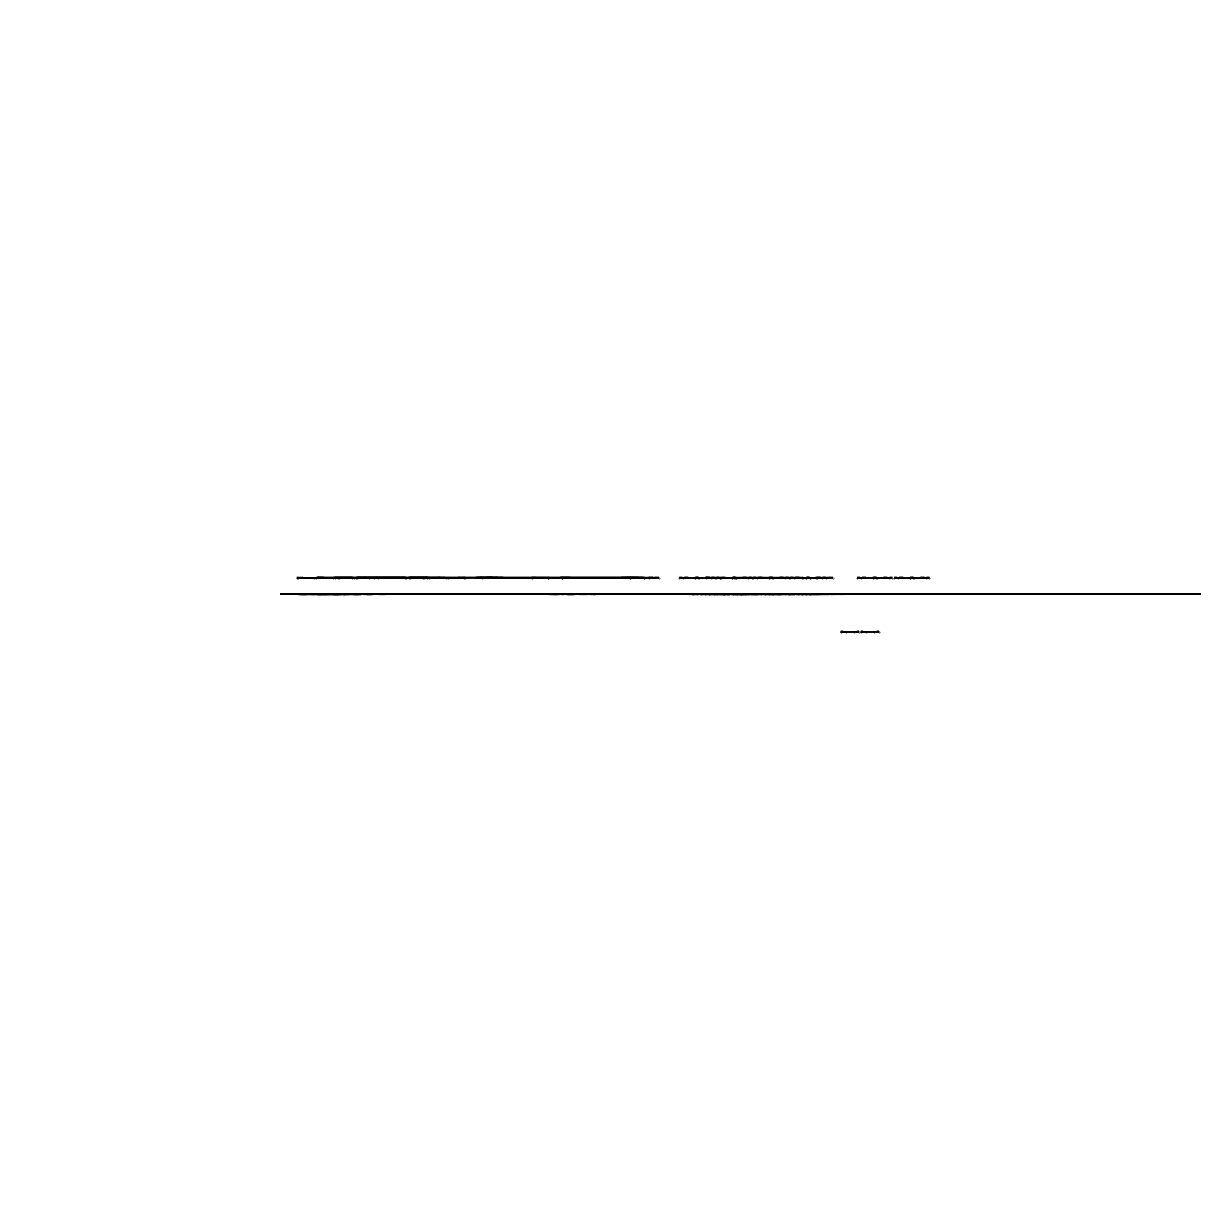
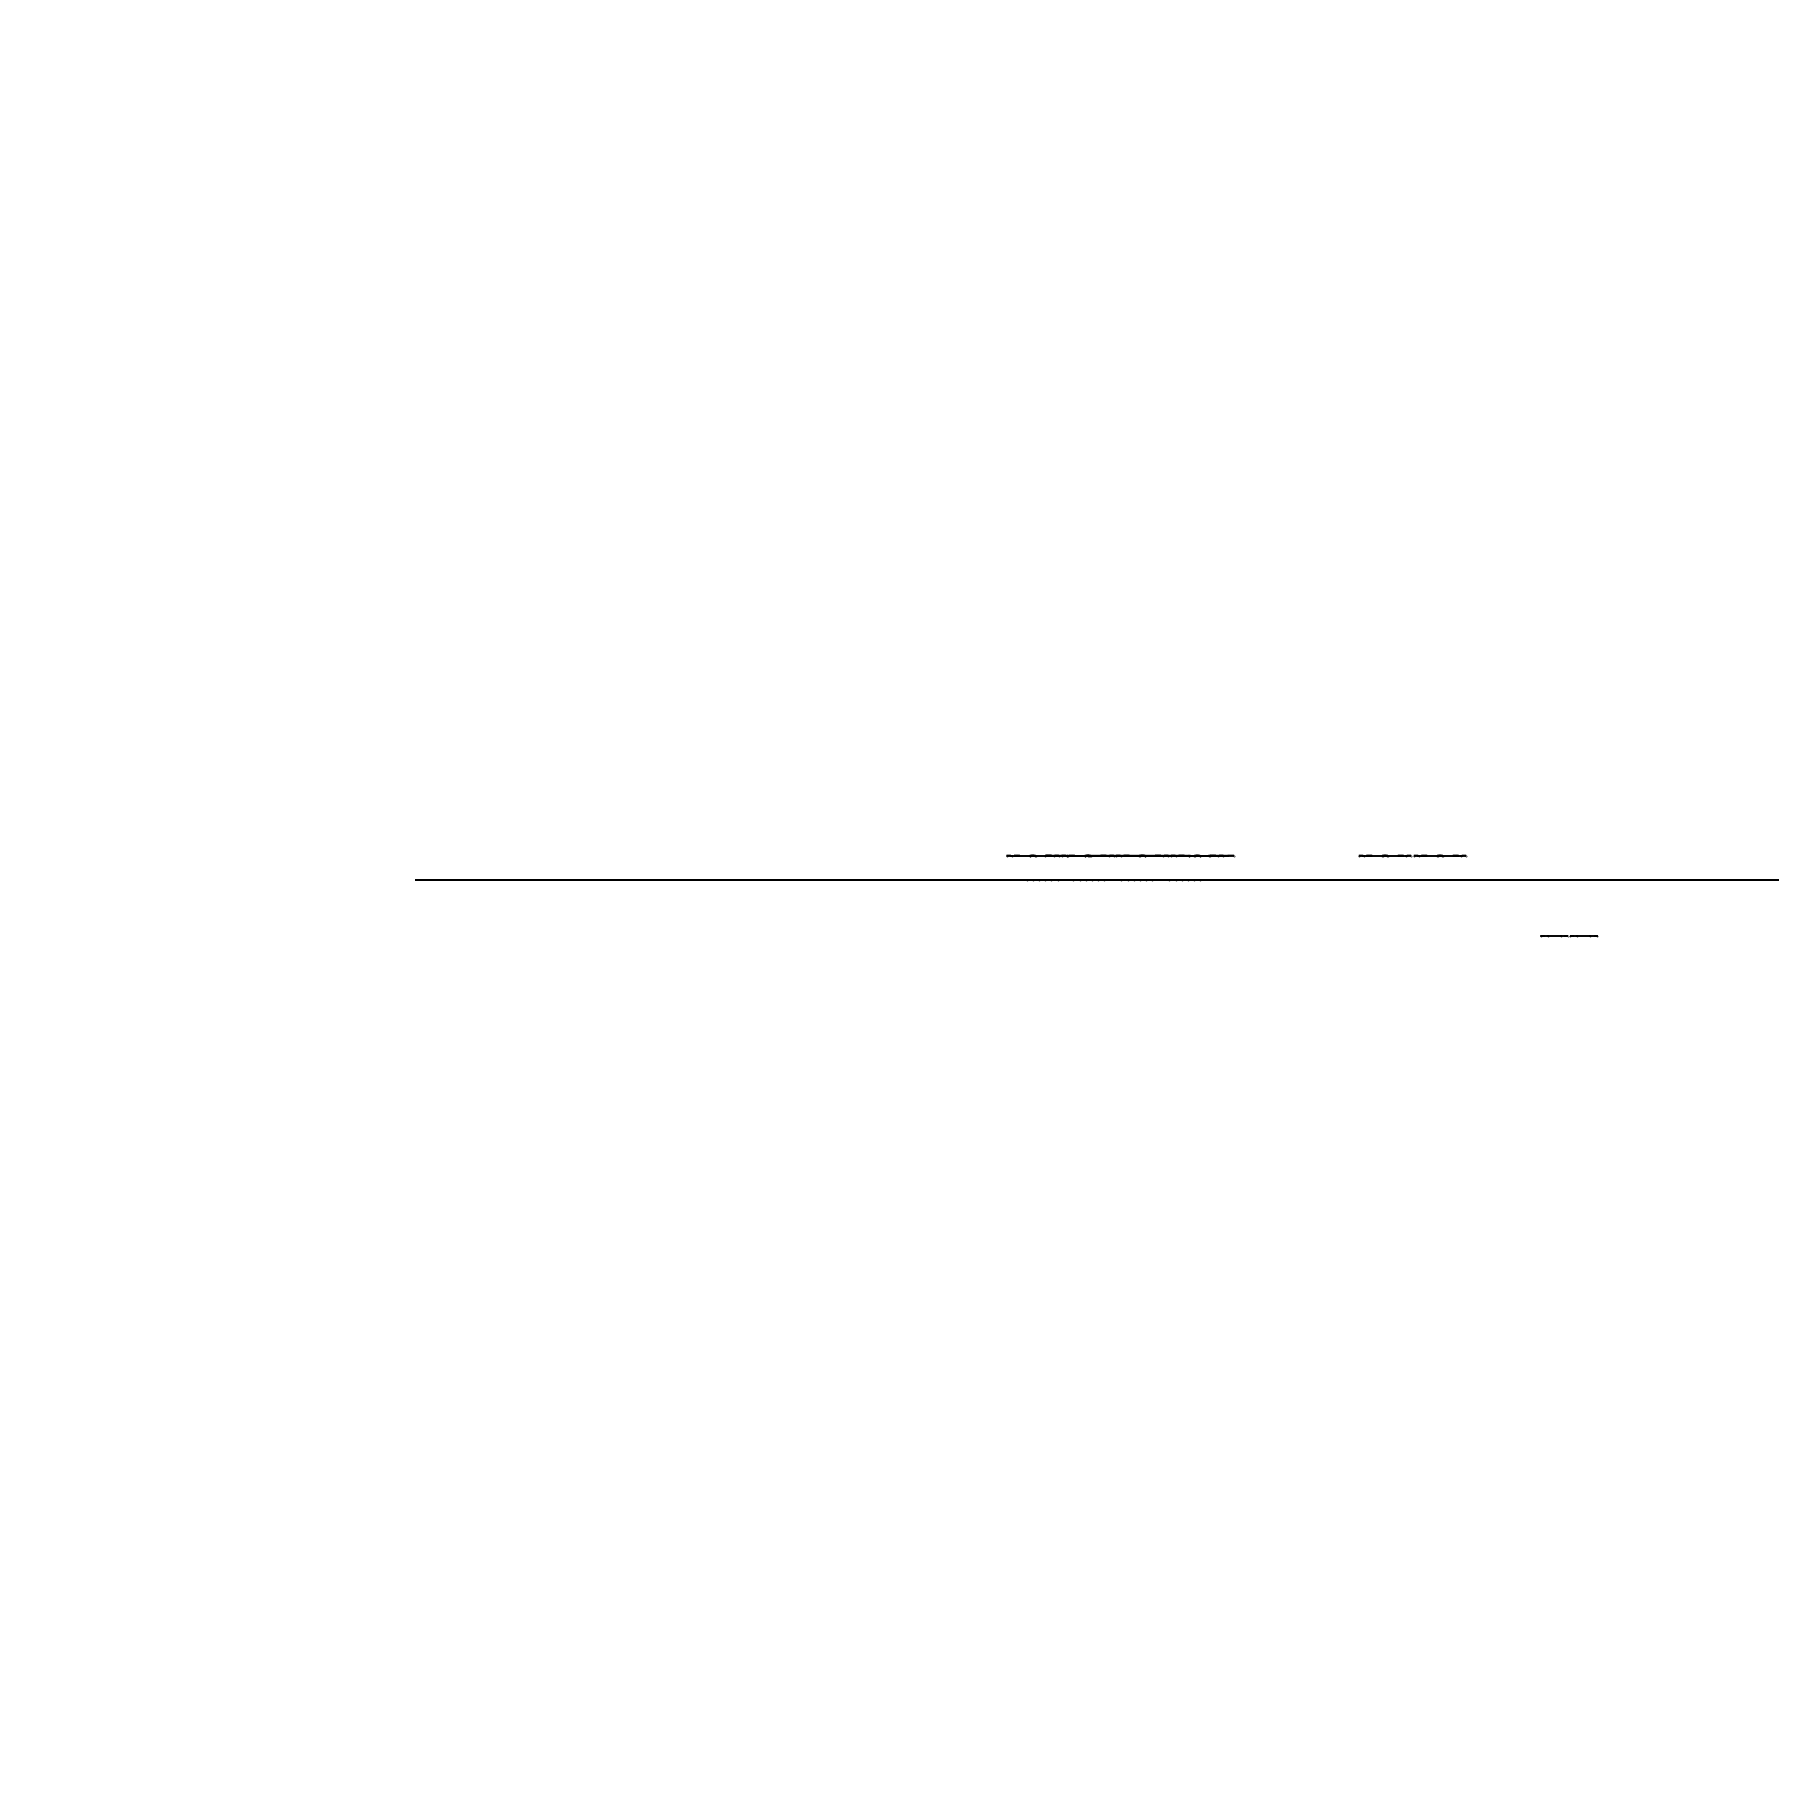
line: (478, 577) -> (709, 855), removed
line: (892, 577) -> (1411, 855), moved
line: (860, 631) -> (1569, 935), moved

